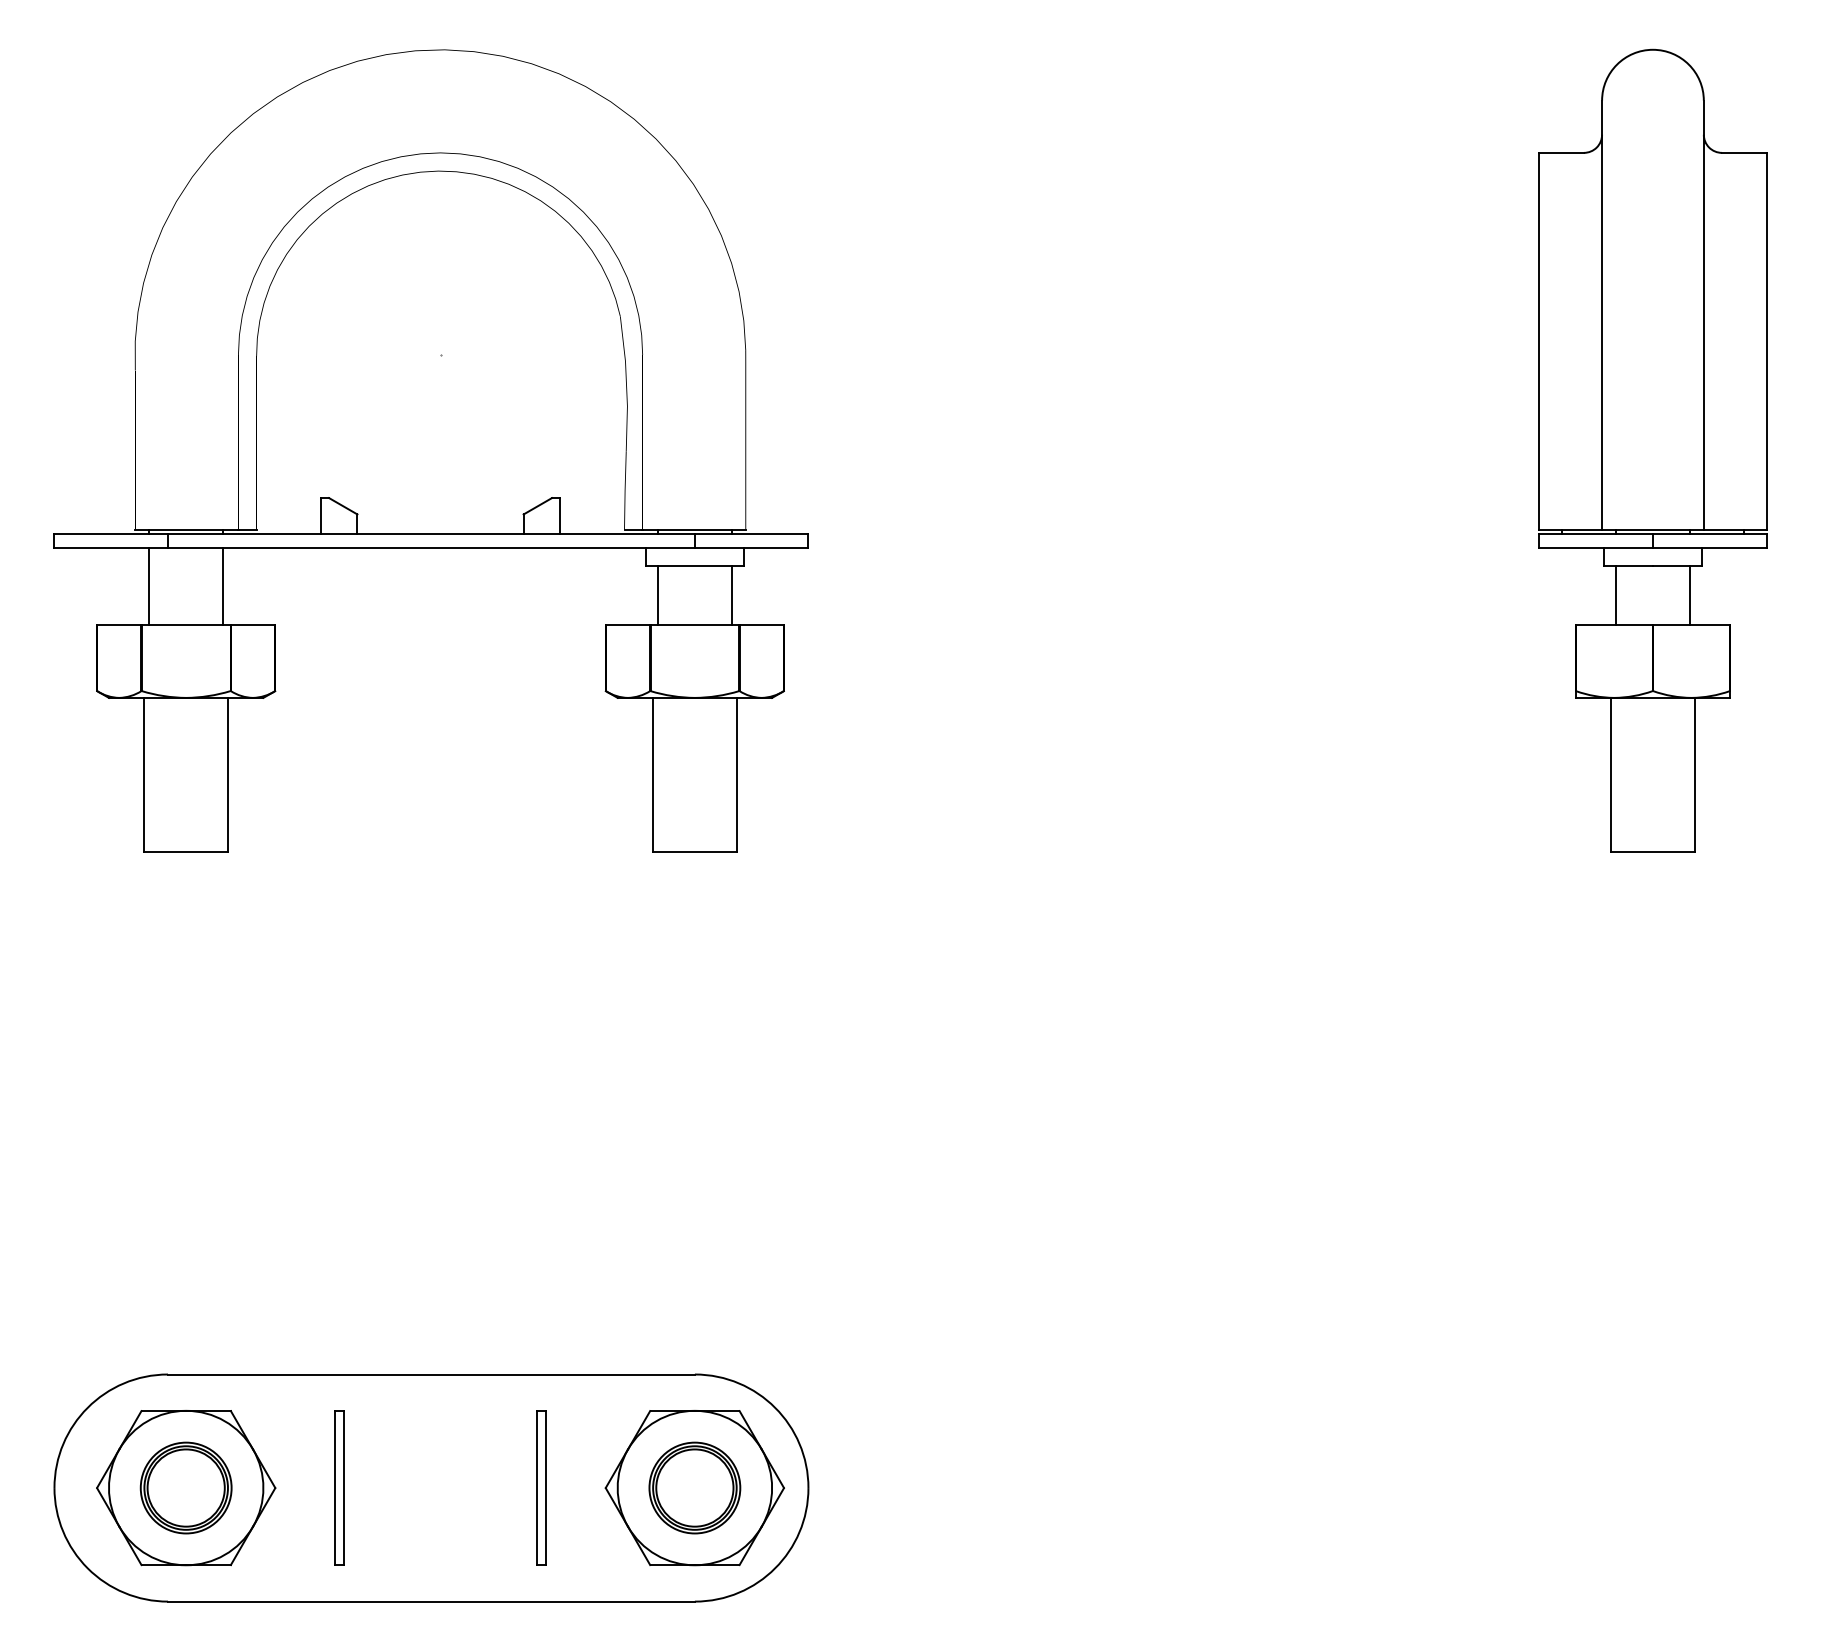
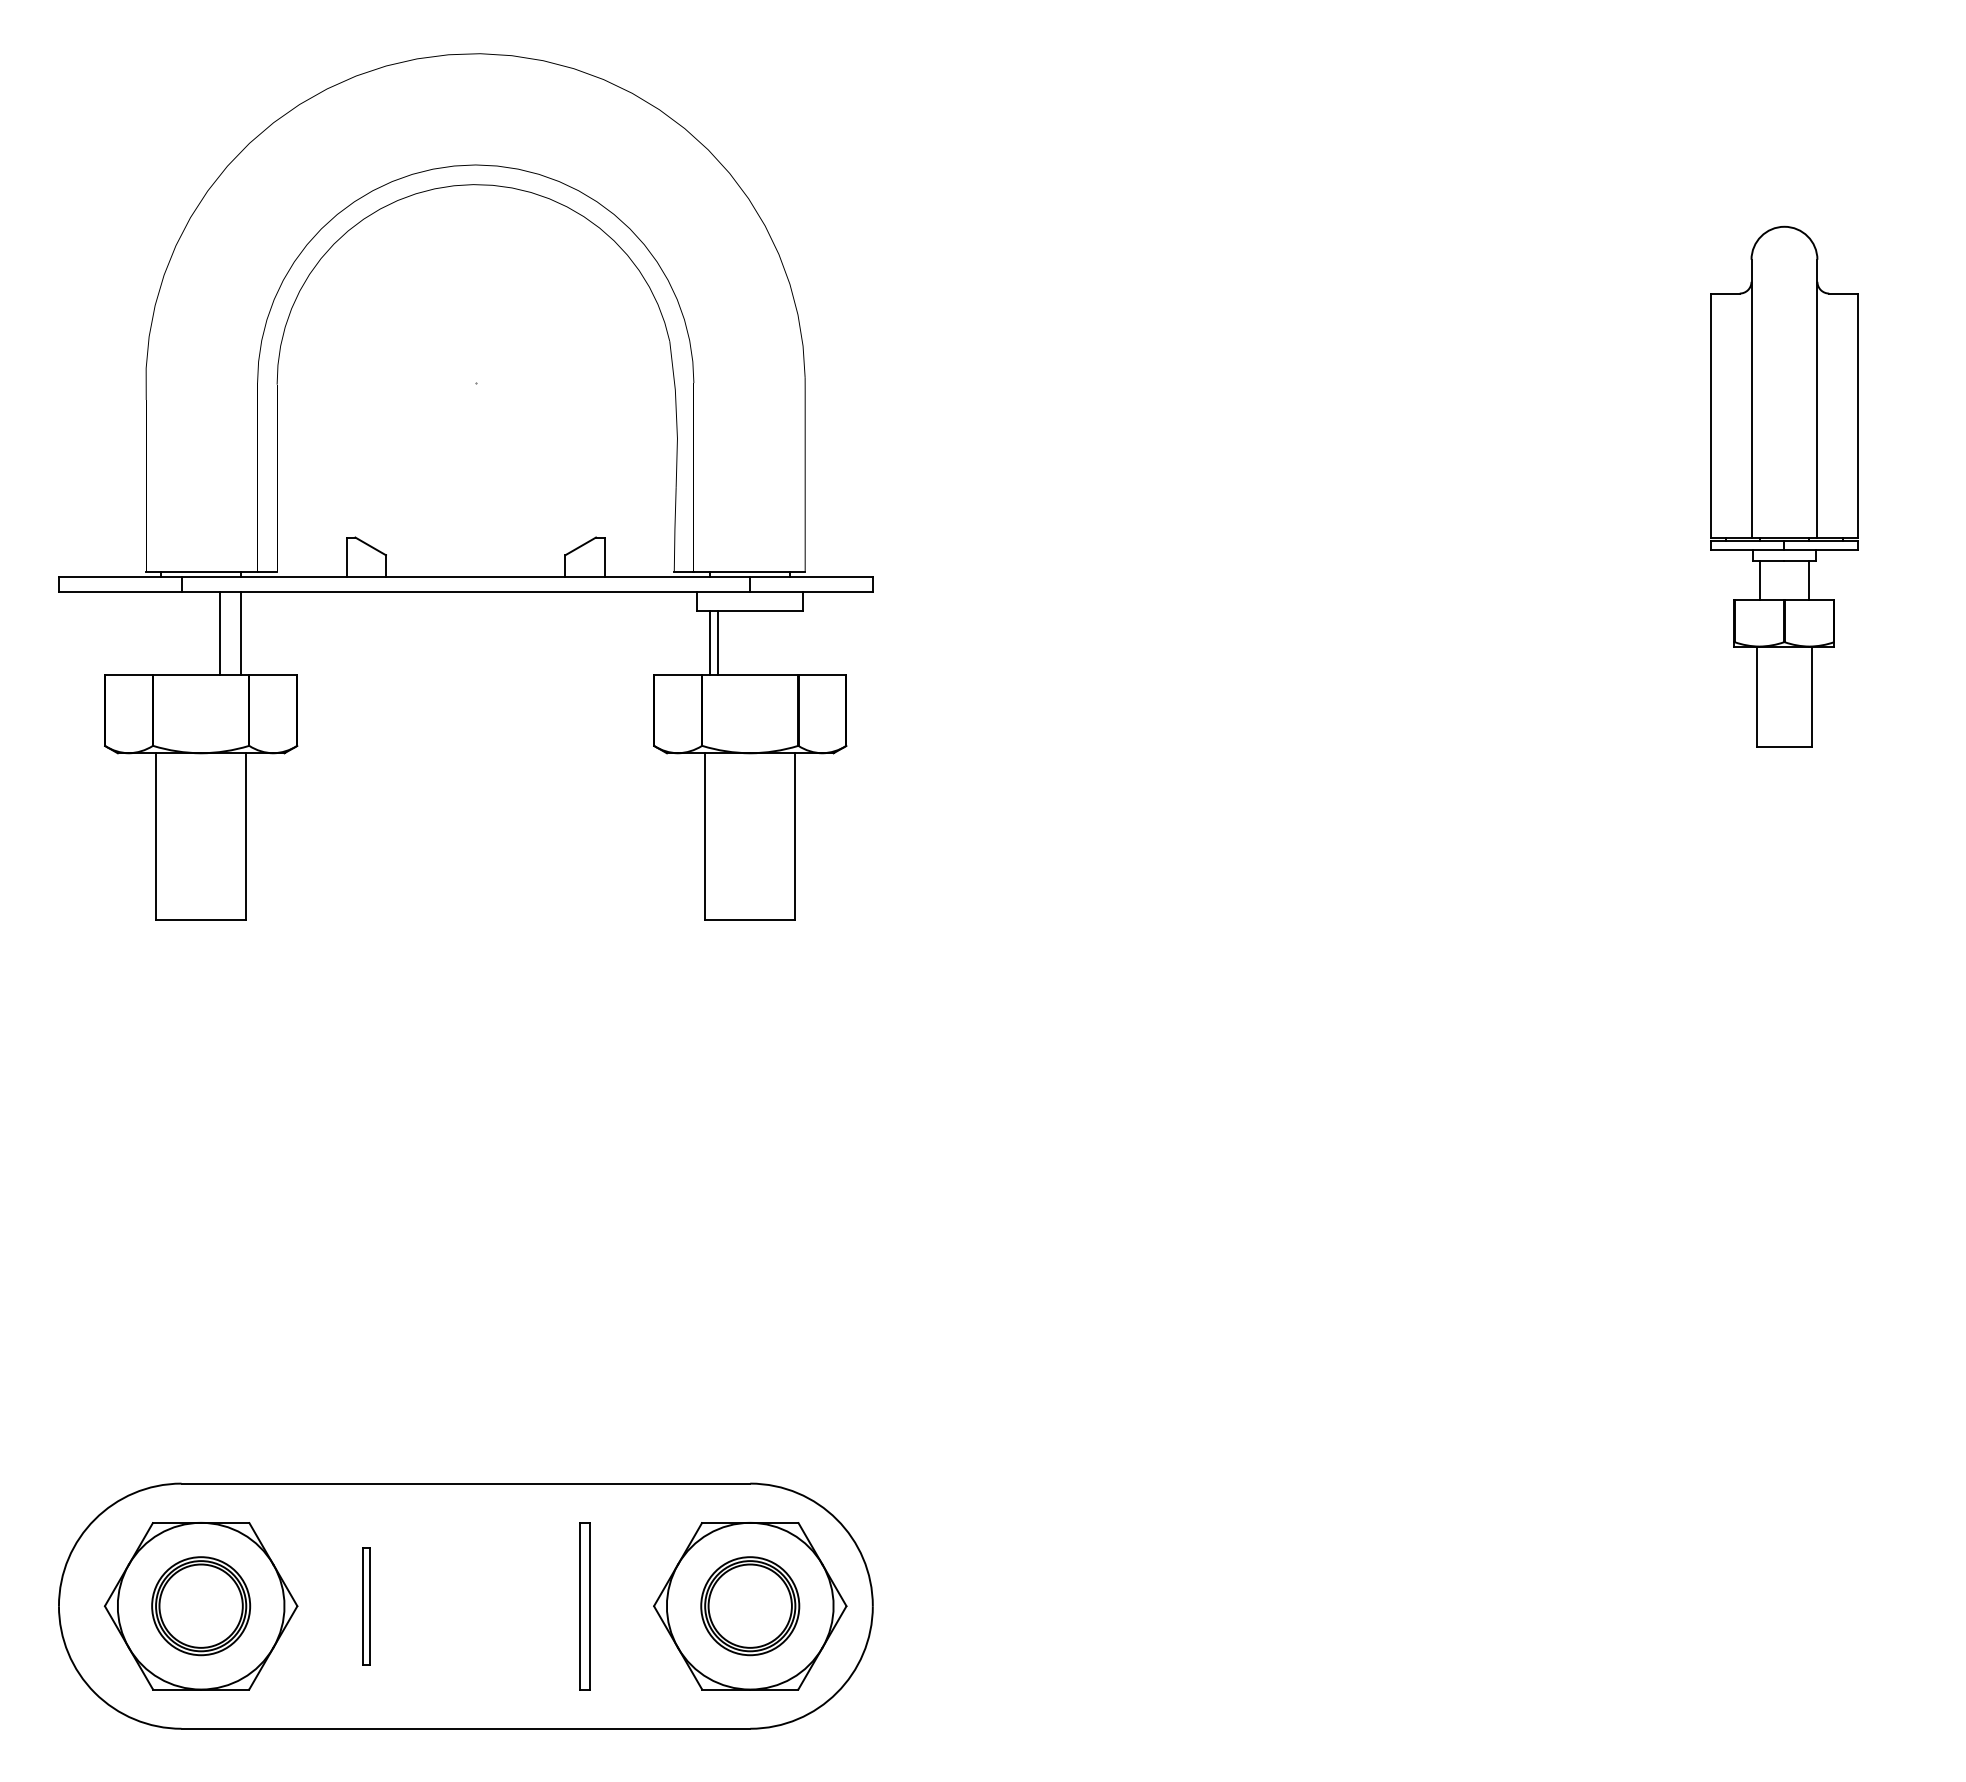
part: (1653, 450) -> (1784, 486), size x0.6
line: (148, 586) -> (219, 632), moved
line: (732, 595) -> (718, 642), moved
part: (338, 1488) -> (365, 1606), size x0.7

